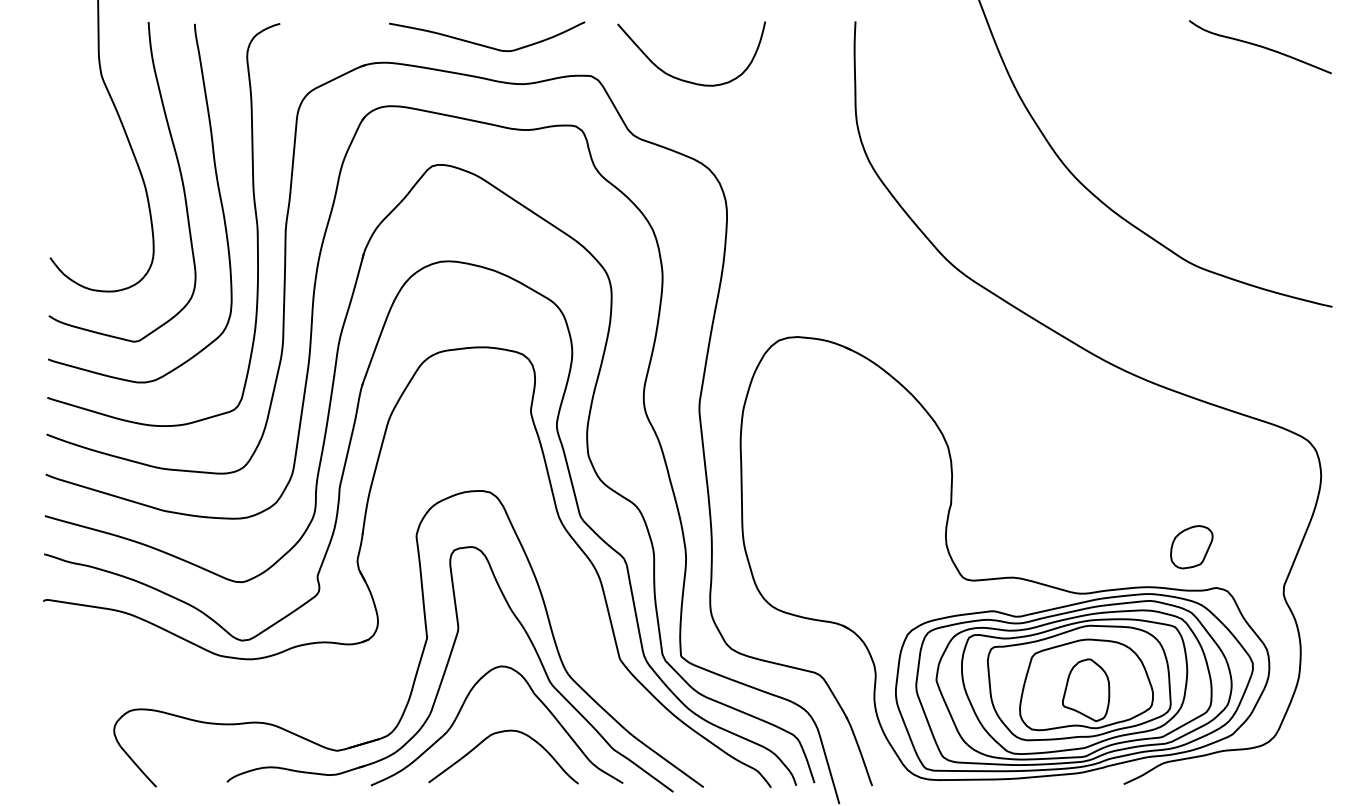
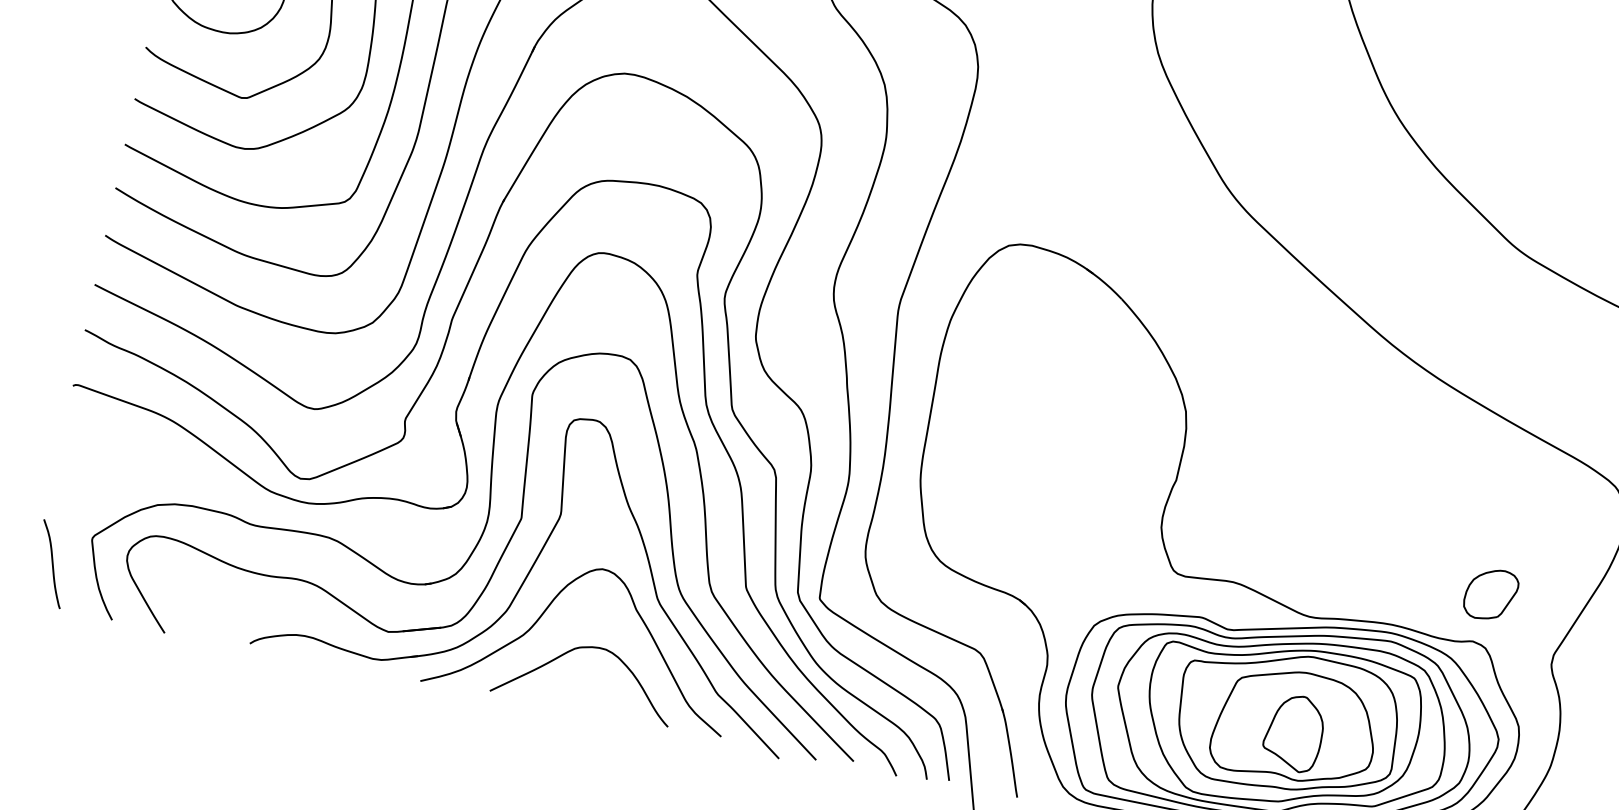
part: (1191, 547) -> (1490, 594), moved
part: (396, 601) -> (493, 467), added
curve: (54, 748) -> (52, 563), added

